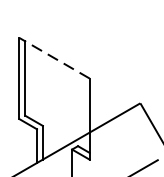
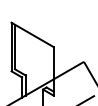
line: (54, 57) -> (32, 34), dashed -> solid

